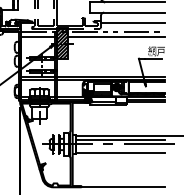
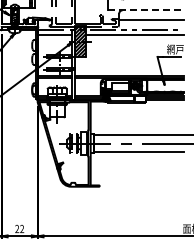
line: (127, 12) -> (145, 10), solid -> dashed
line: (120, 140) -> (138, 139), removed
line: (123, 187) -> (141, 186), removed

